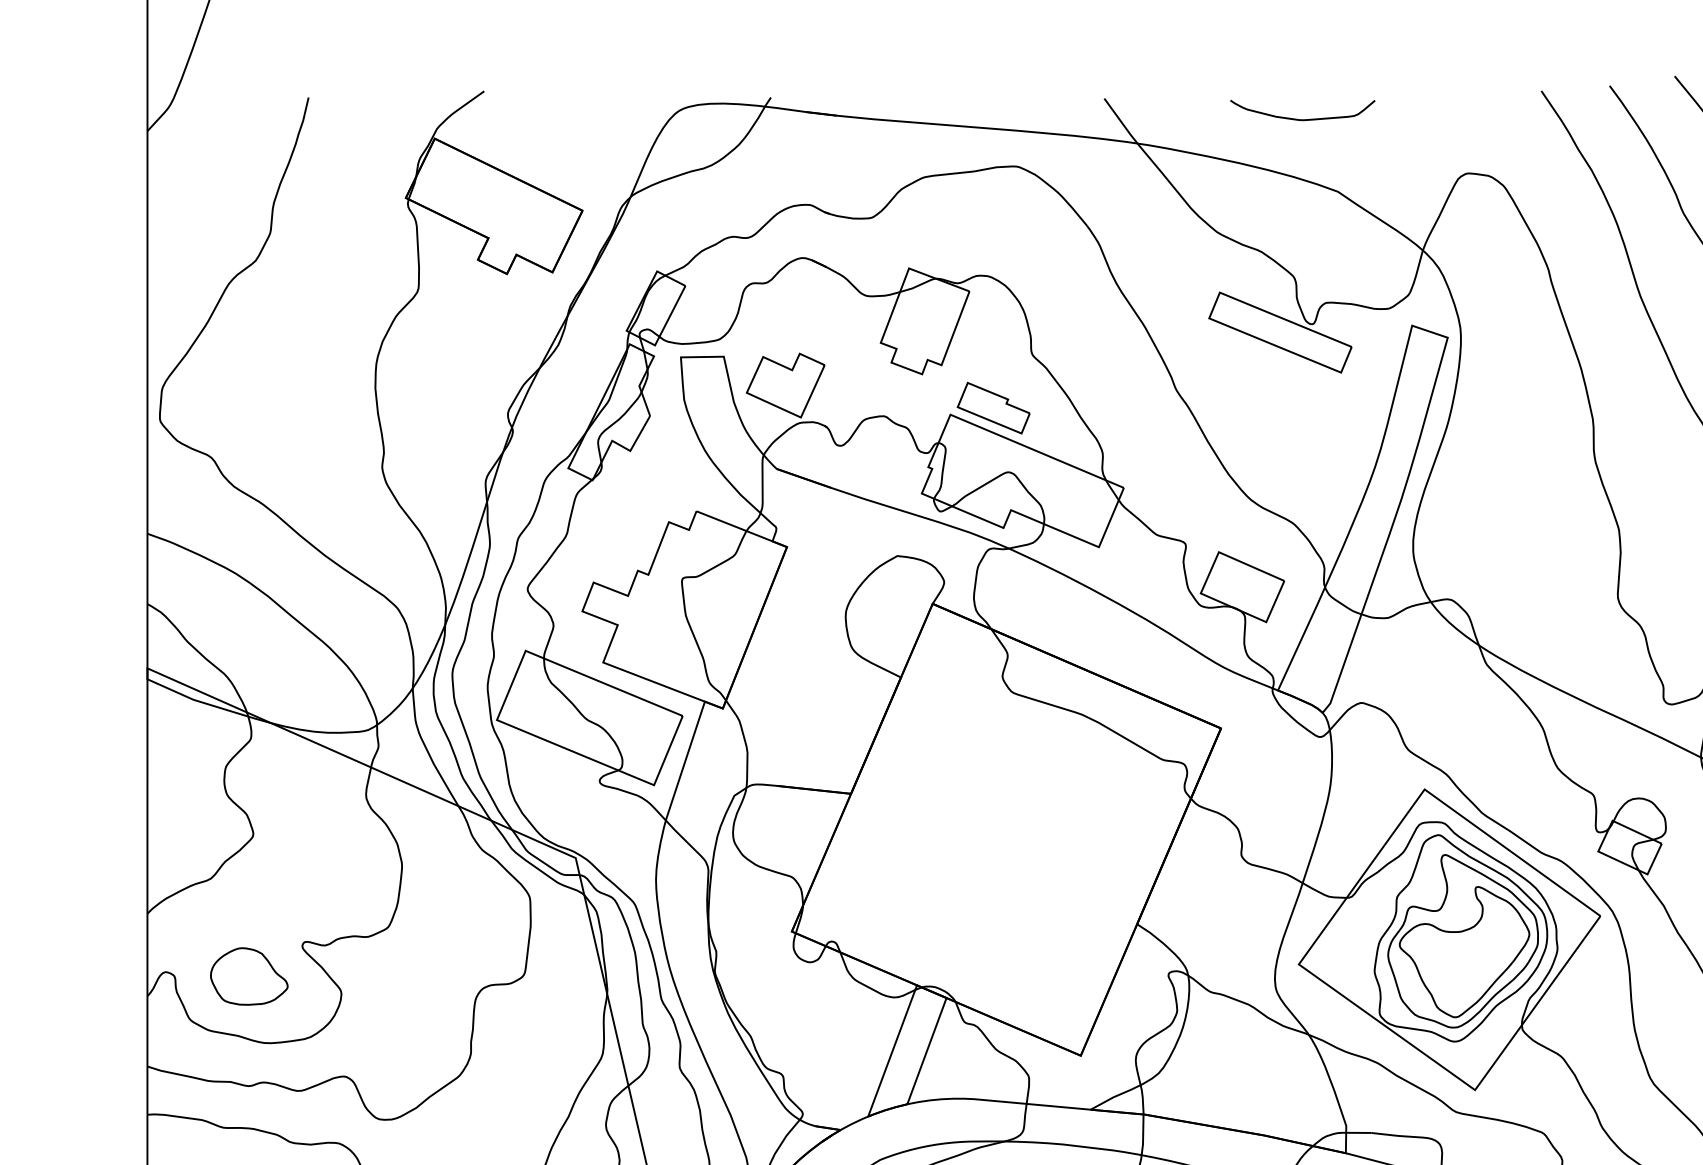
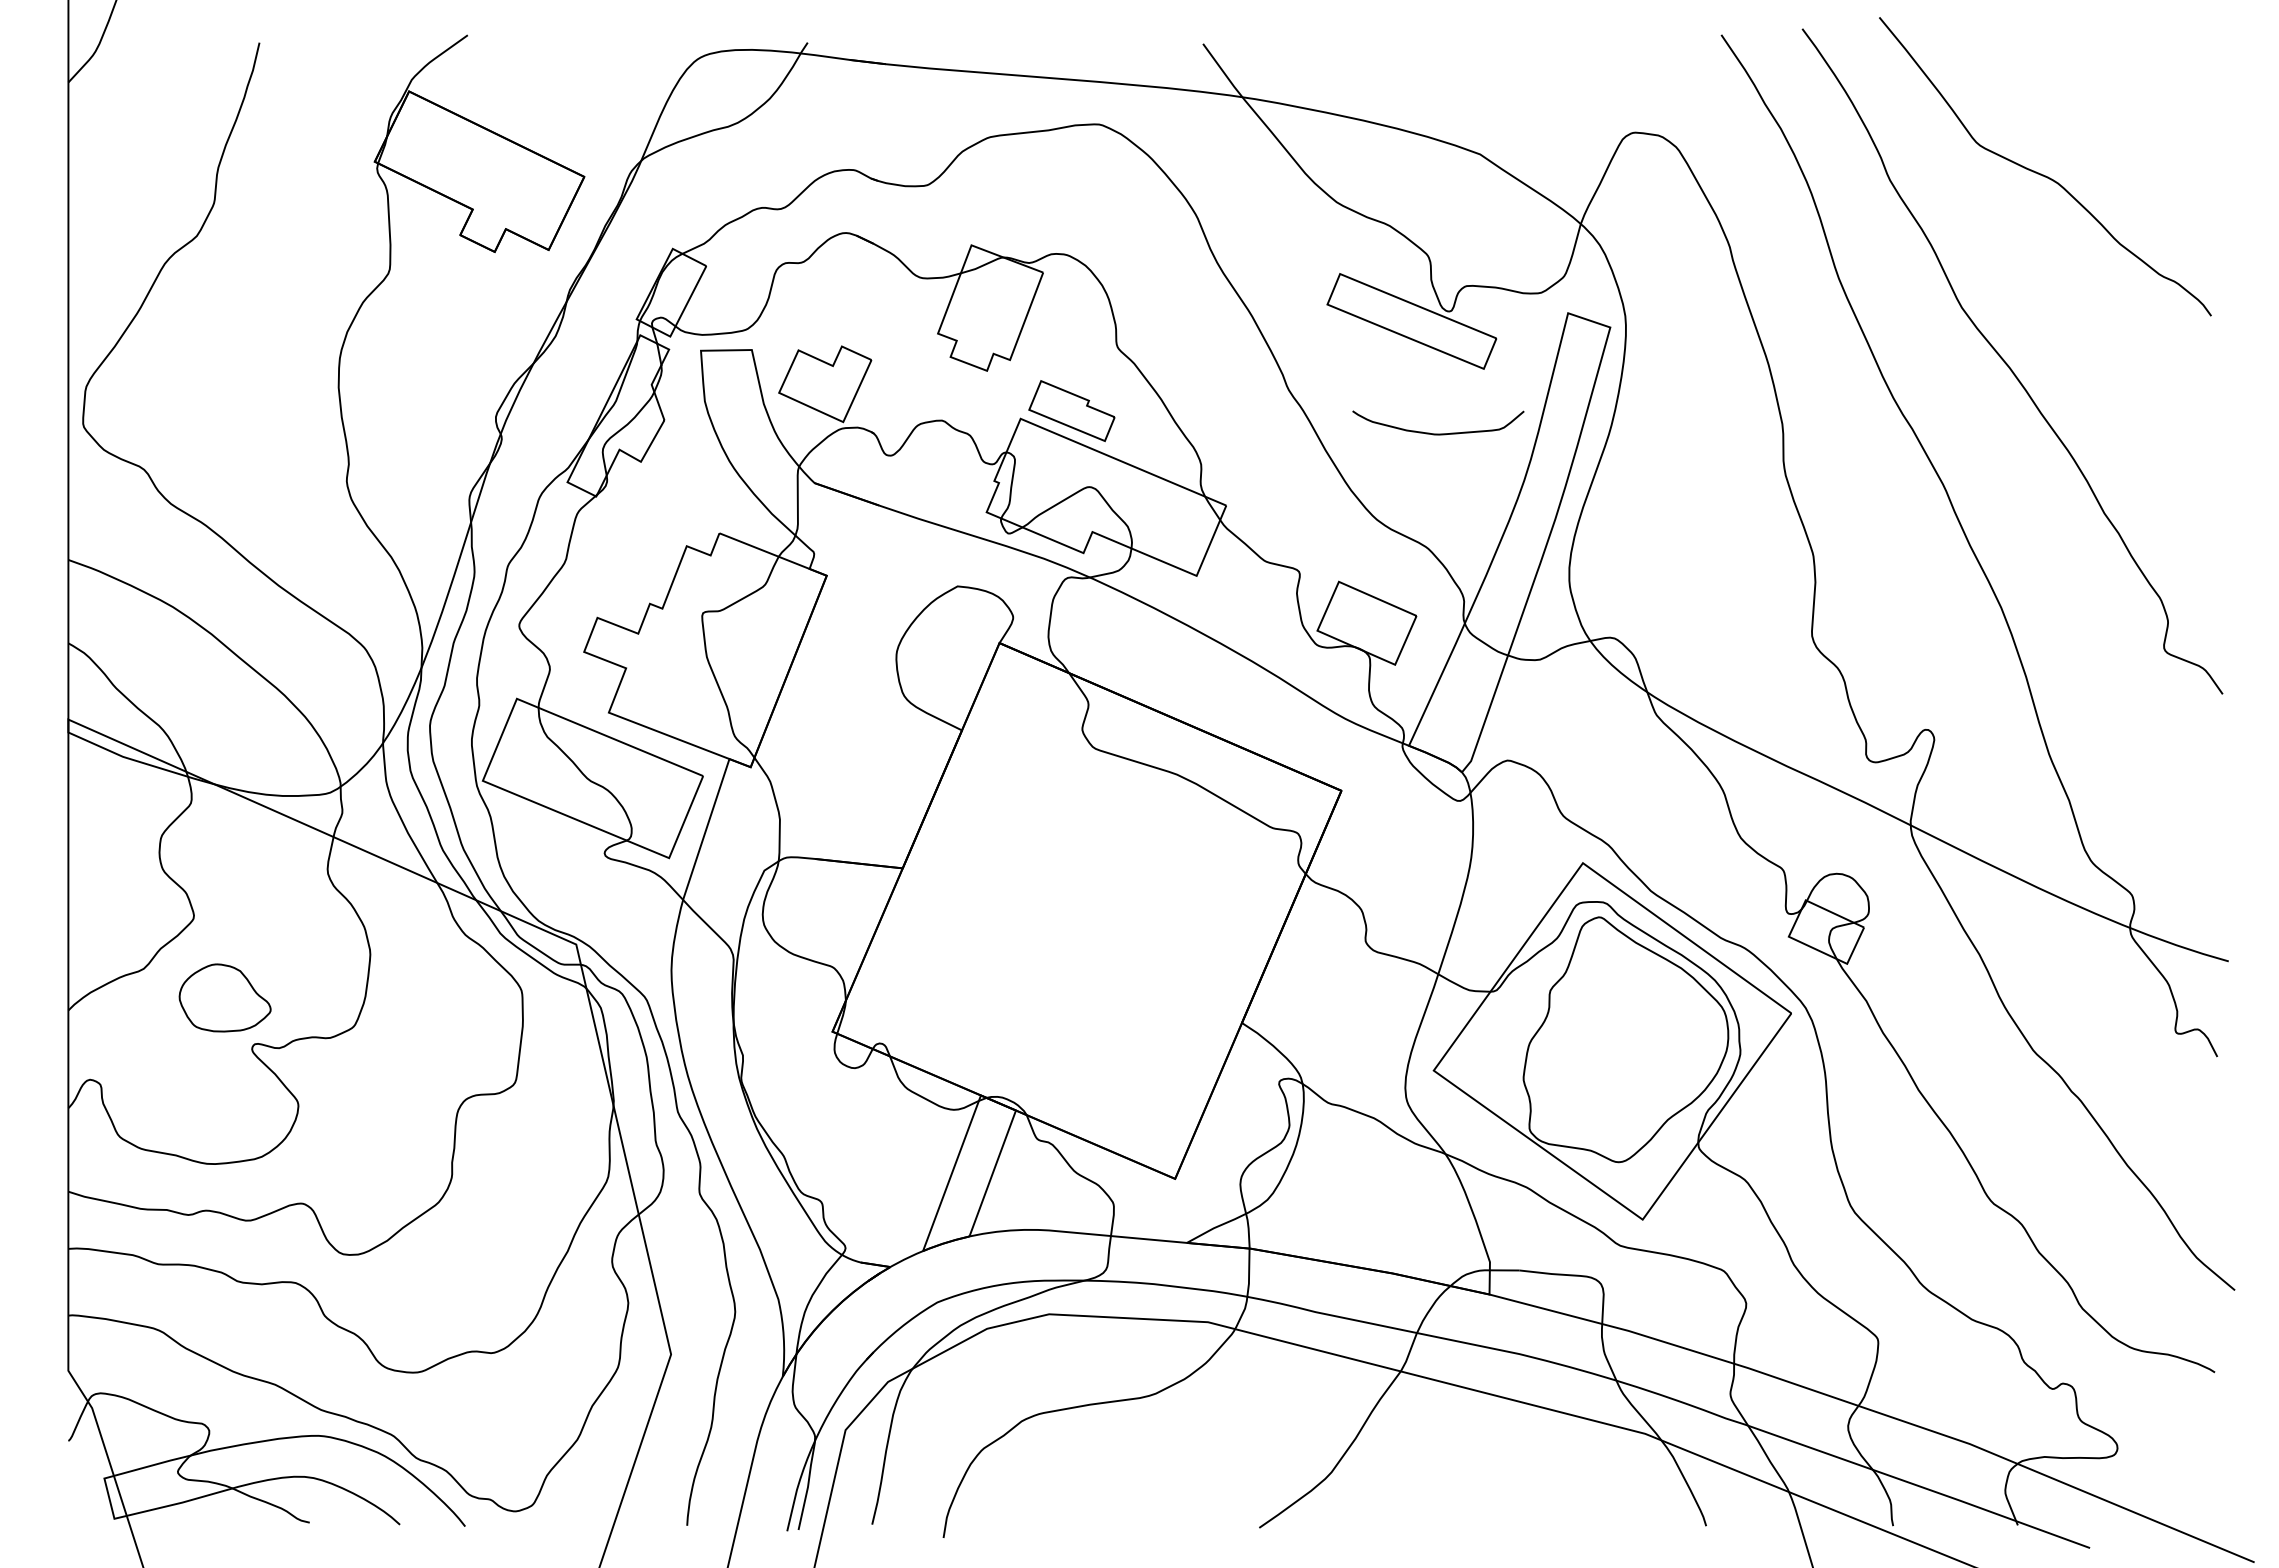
curve: (1302, 119) -> (1438, 433), moved
part: (1463, 941) -> (1628, 1043), removed
part: (248, 976) -> (224, 997), moved

